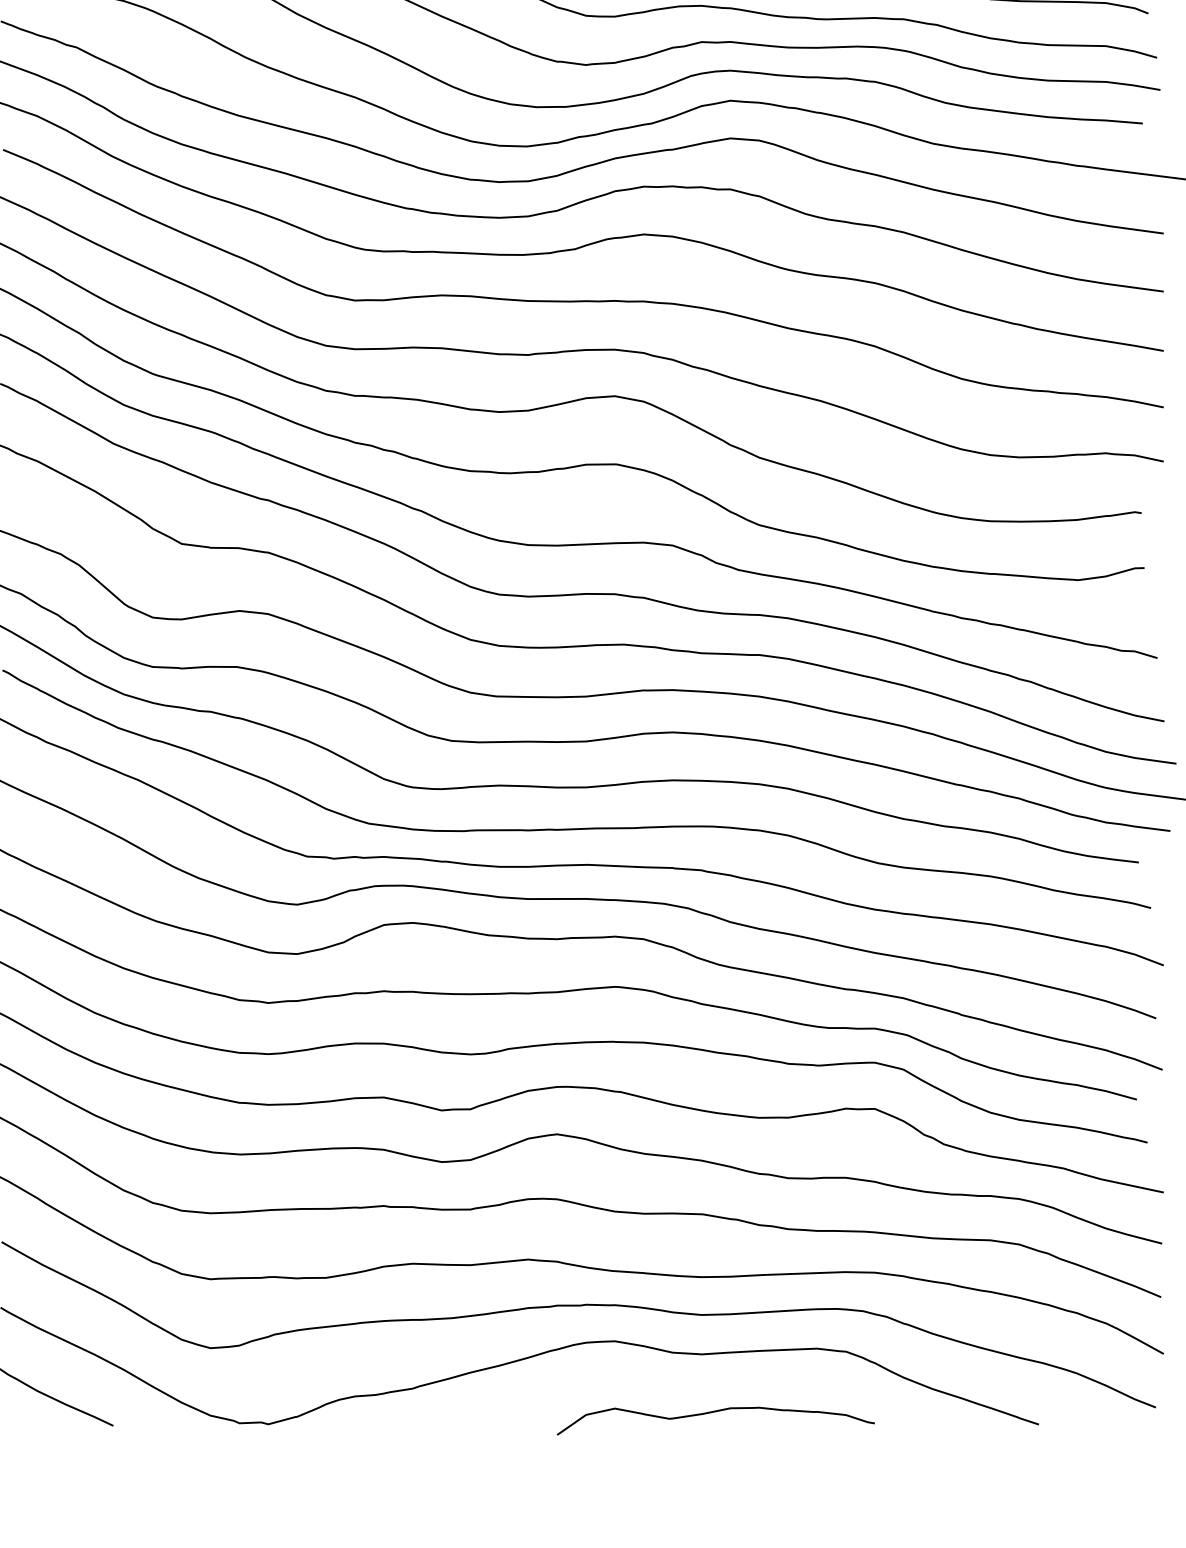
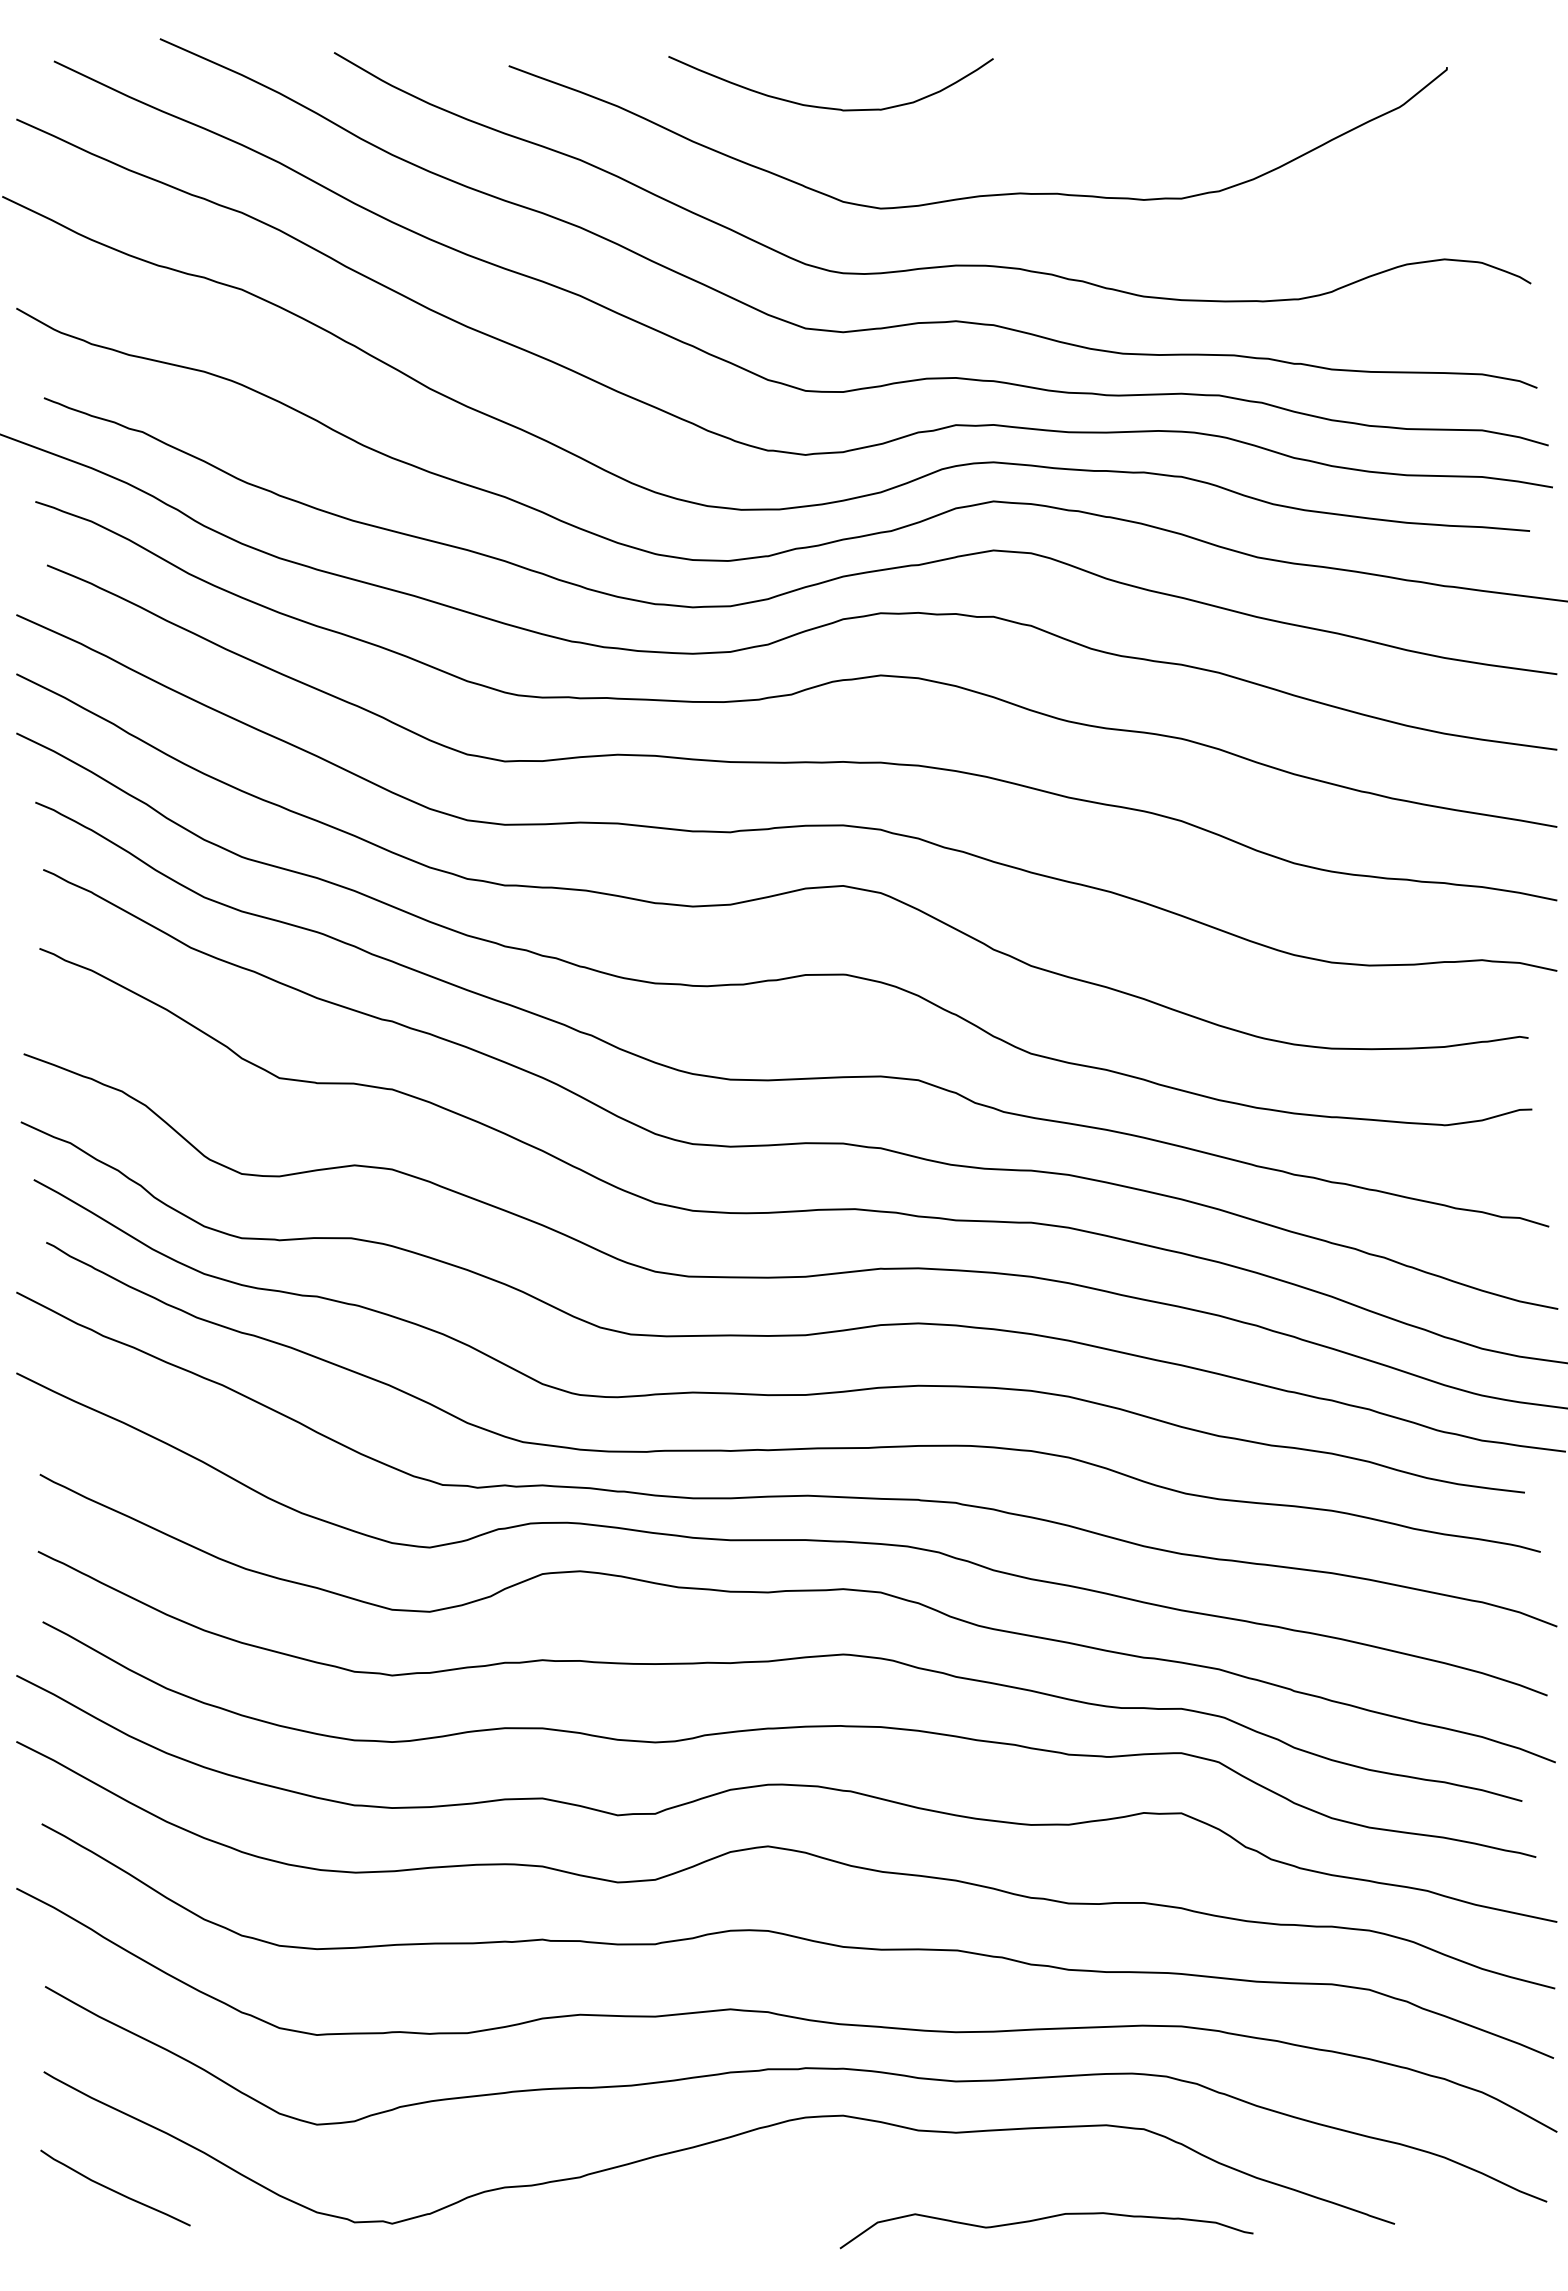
curve: (714, 1412) -> (1044, 2219), moved

